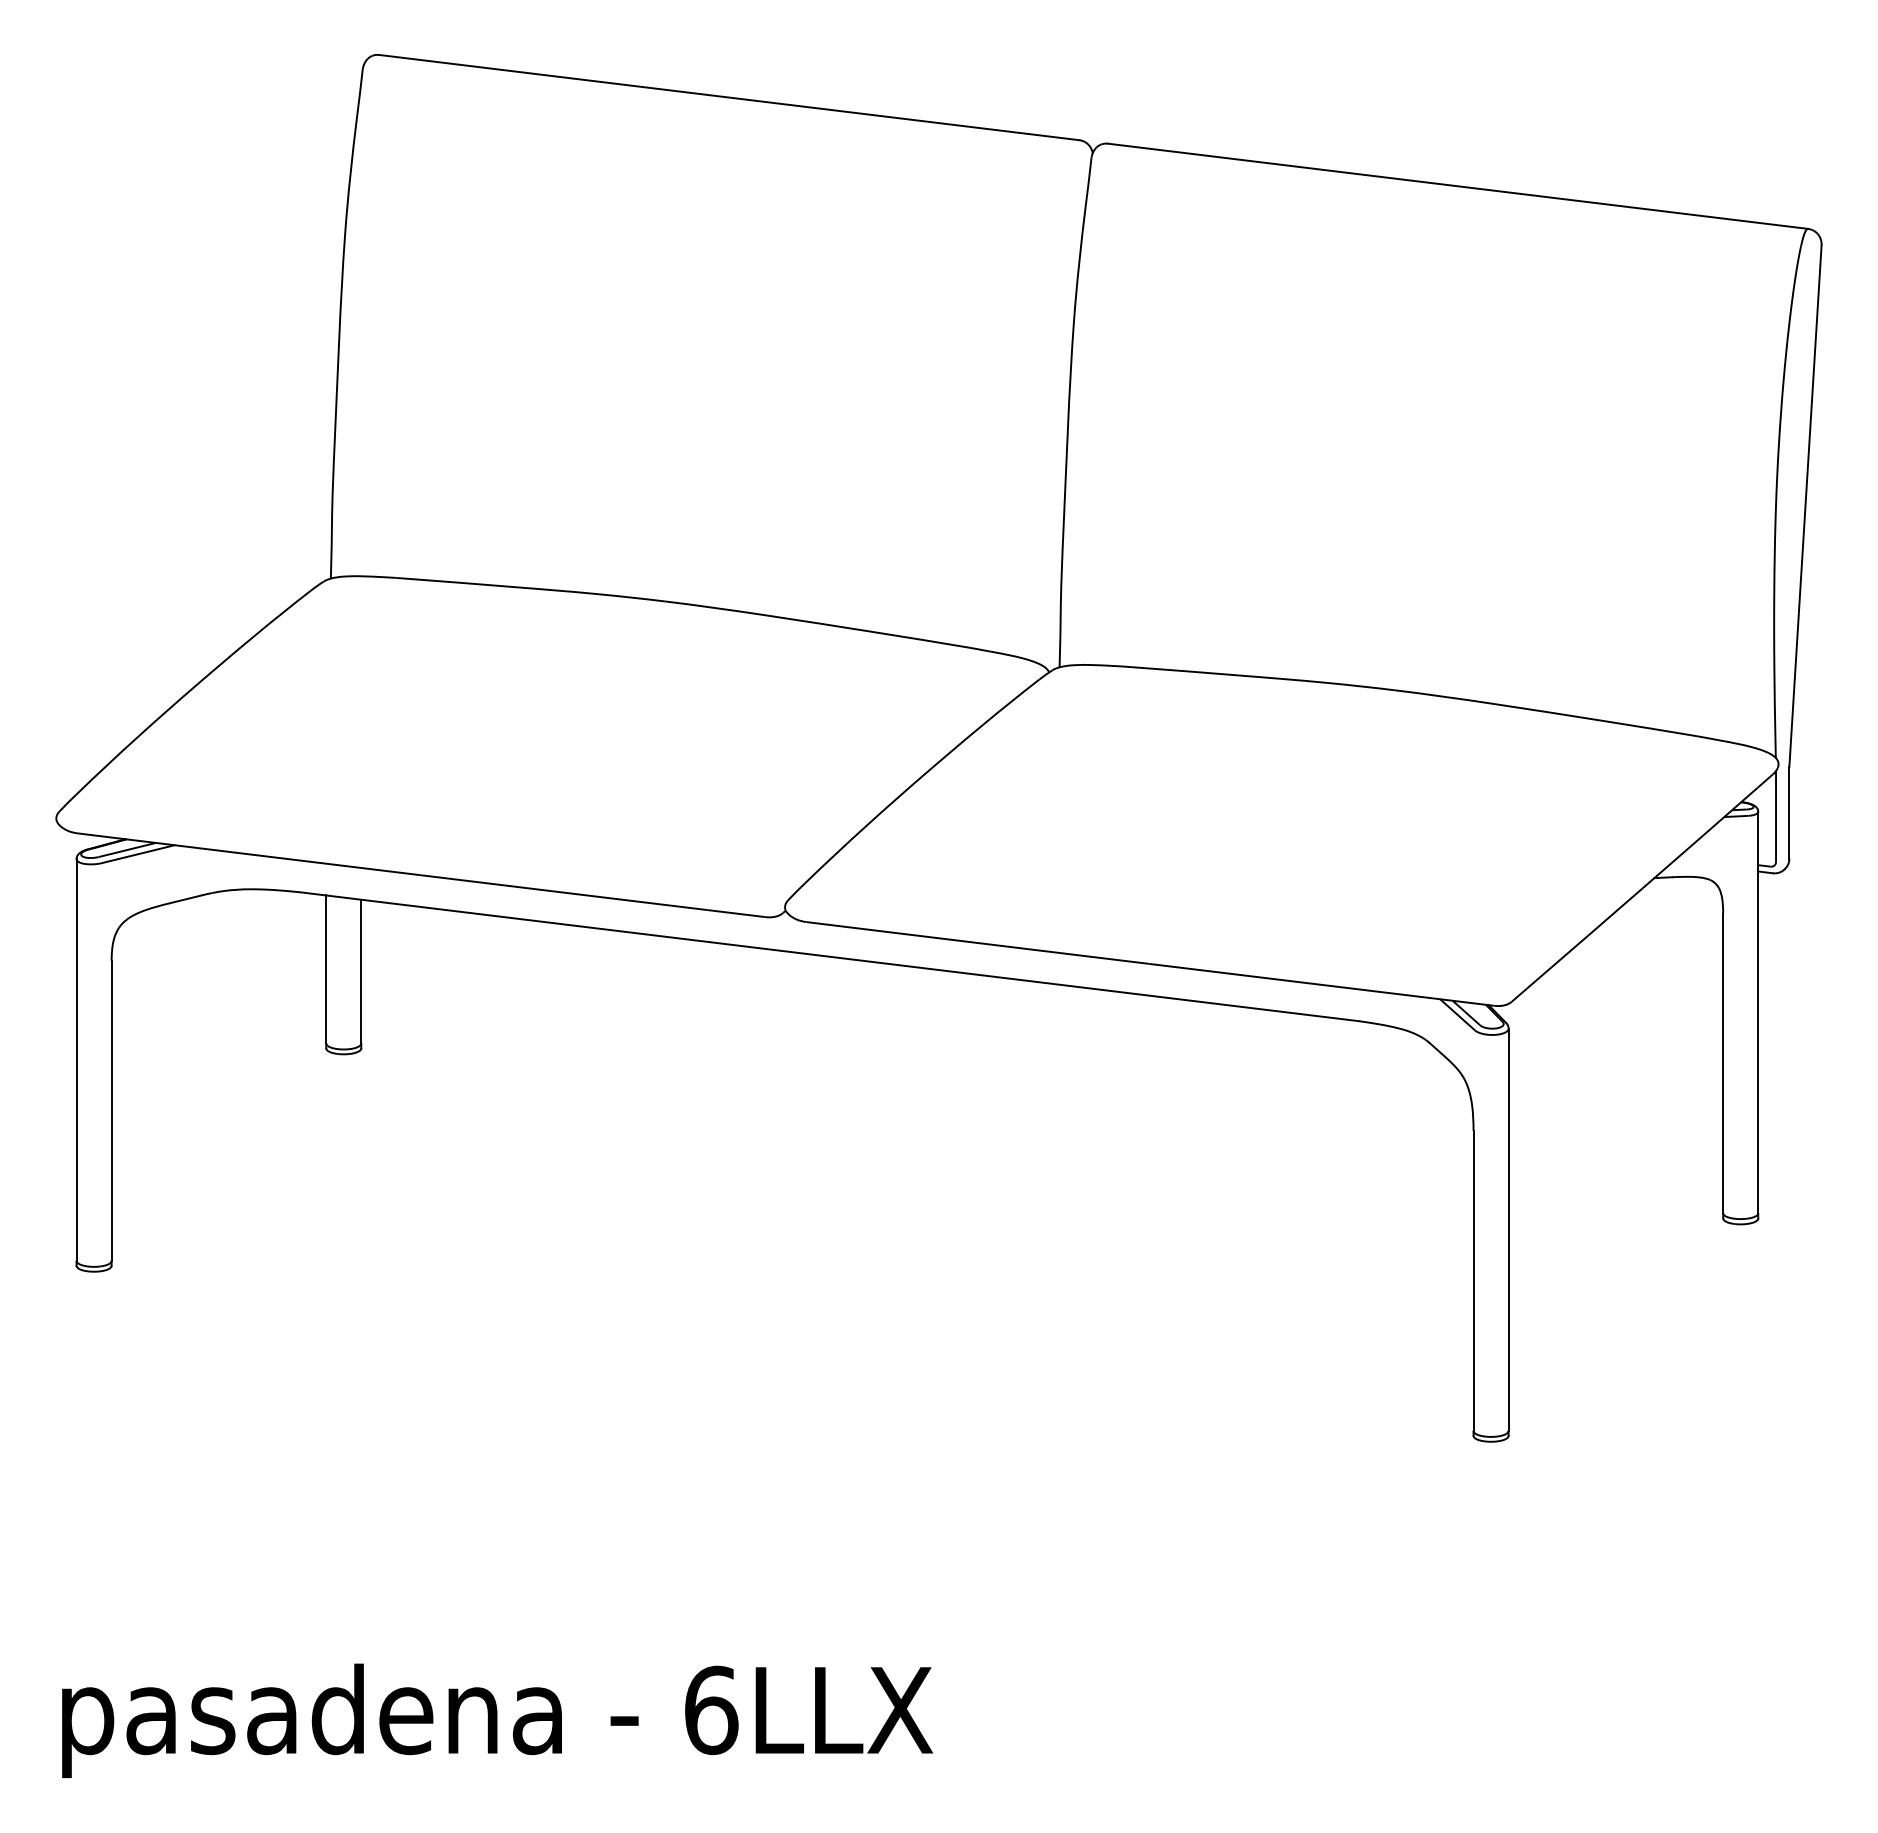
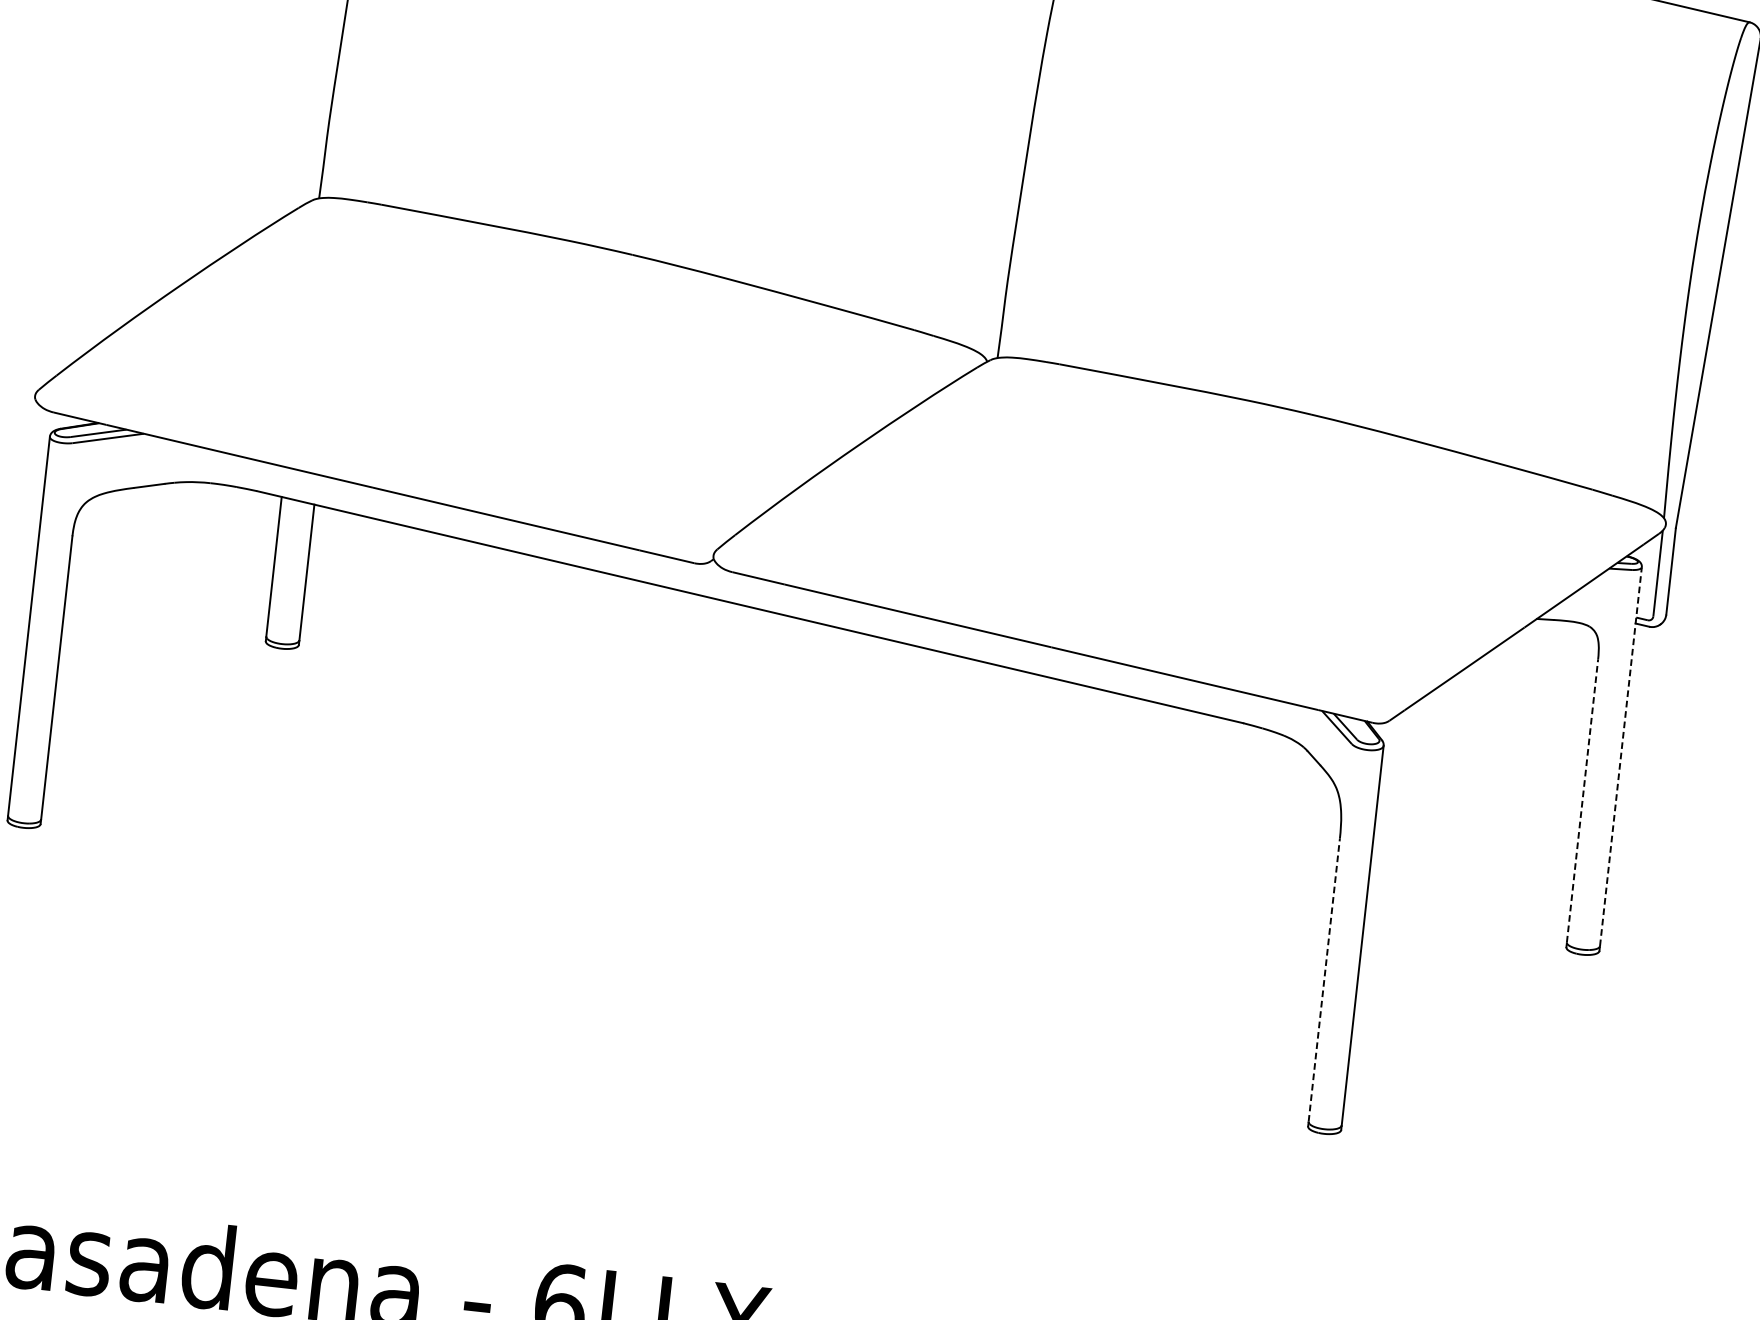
line: (1758, 1012) -> (1621, 756), solid -> dashed
line: (1723, 1063) -> (1582, 801), solid -> dashed
line: (1473, 1280) -> (1324, 979), solid -> dashed

